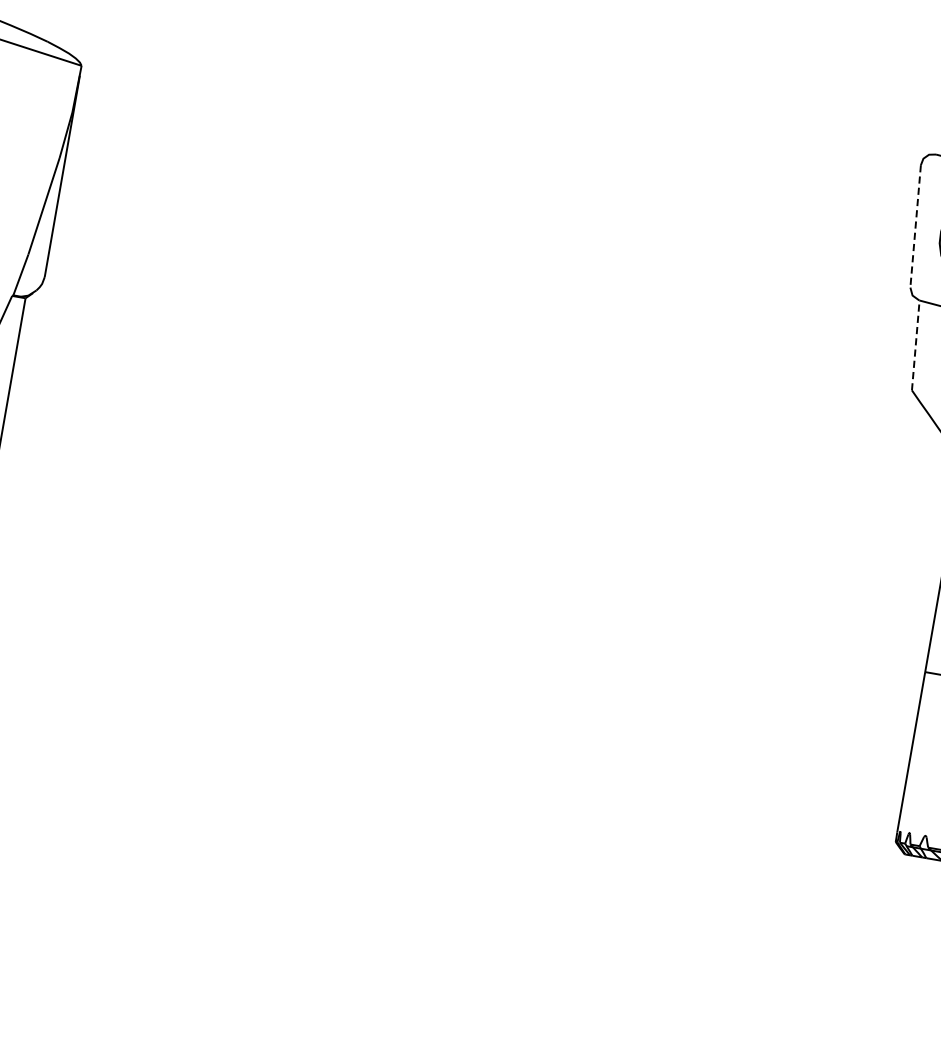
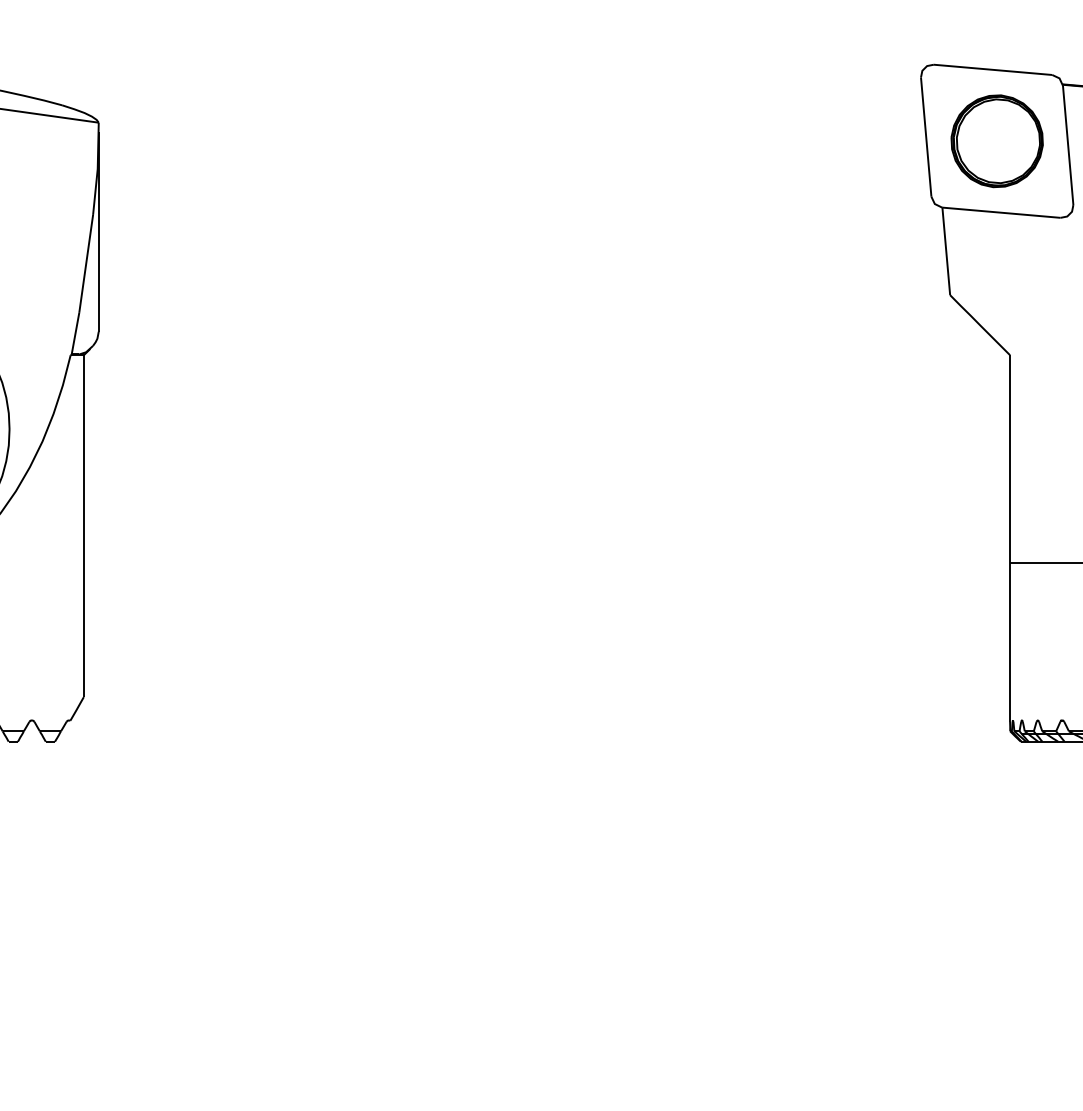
line: (915, 226) -> (926, 137), dashed -> solid
line: (915, 345) -> (946, 251), dashed -> solid

